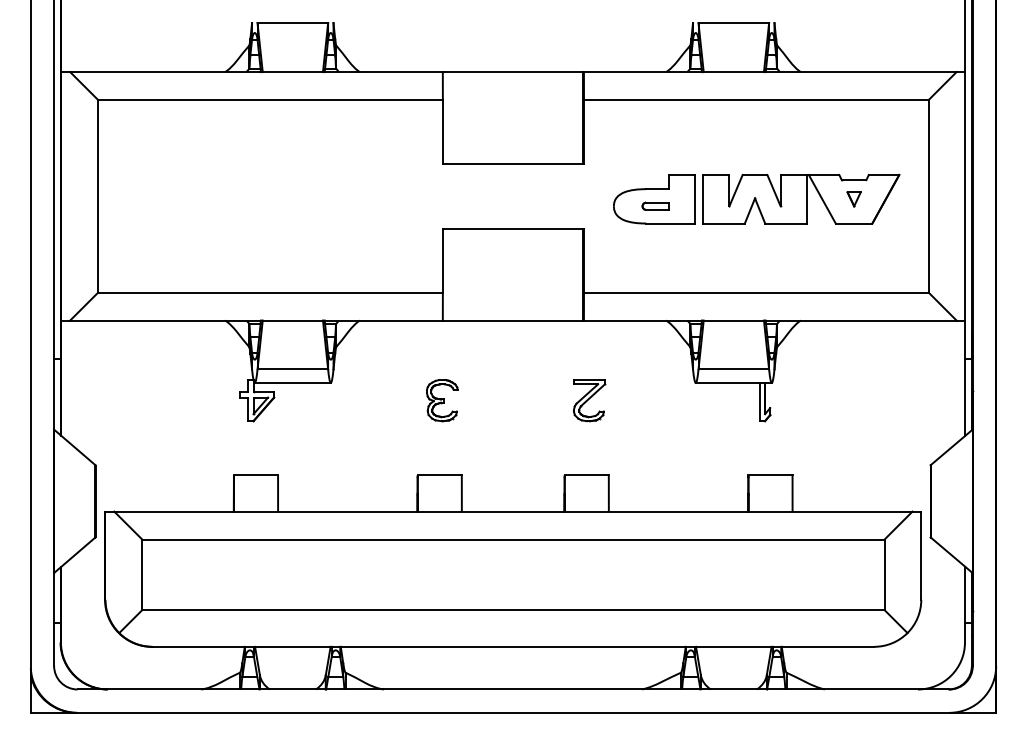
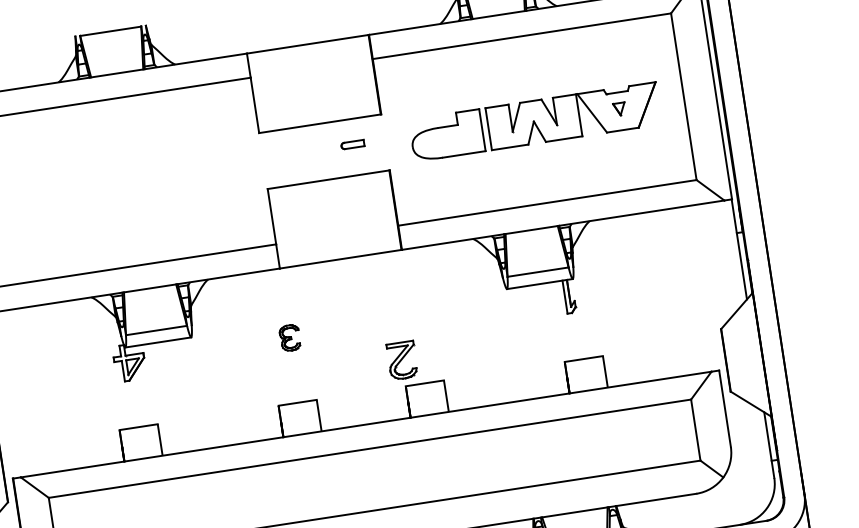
part: (655, 205) -> (352, 144), moved
part: (442, 400) -> (290, 337), size x0.7
part: (589, 400) -> (402, 360), moved

